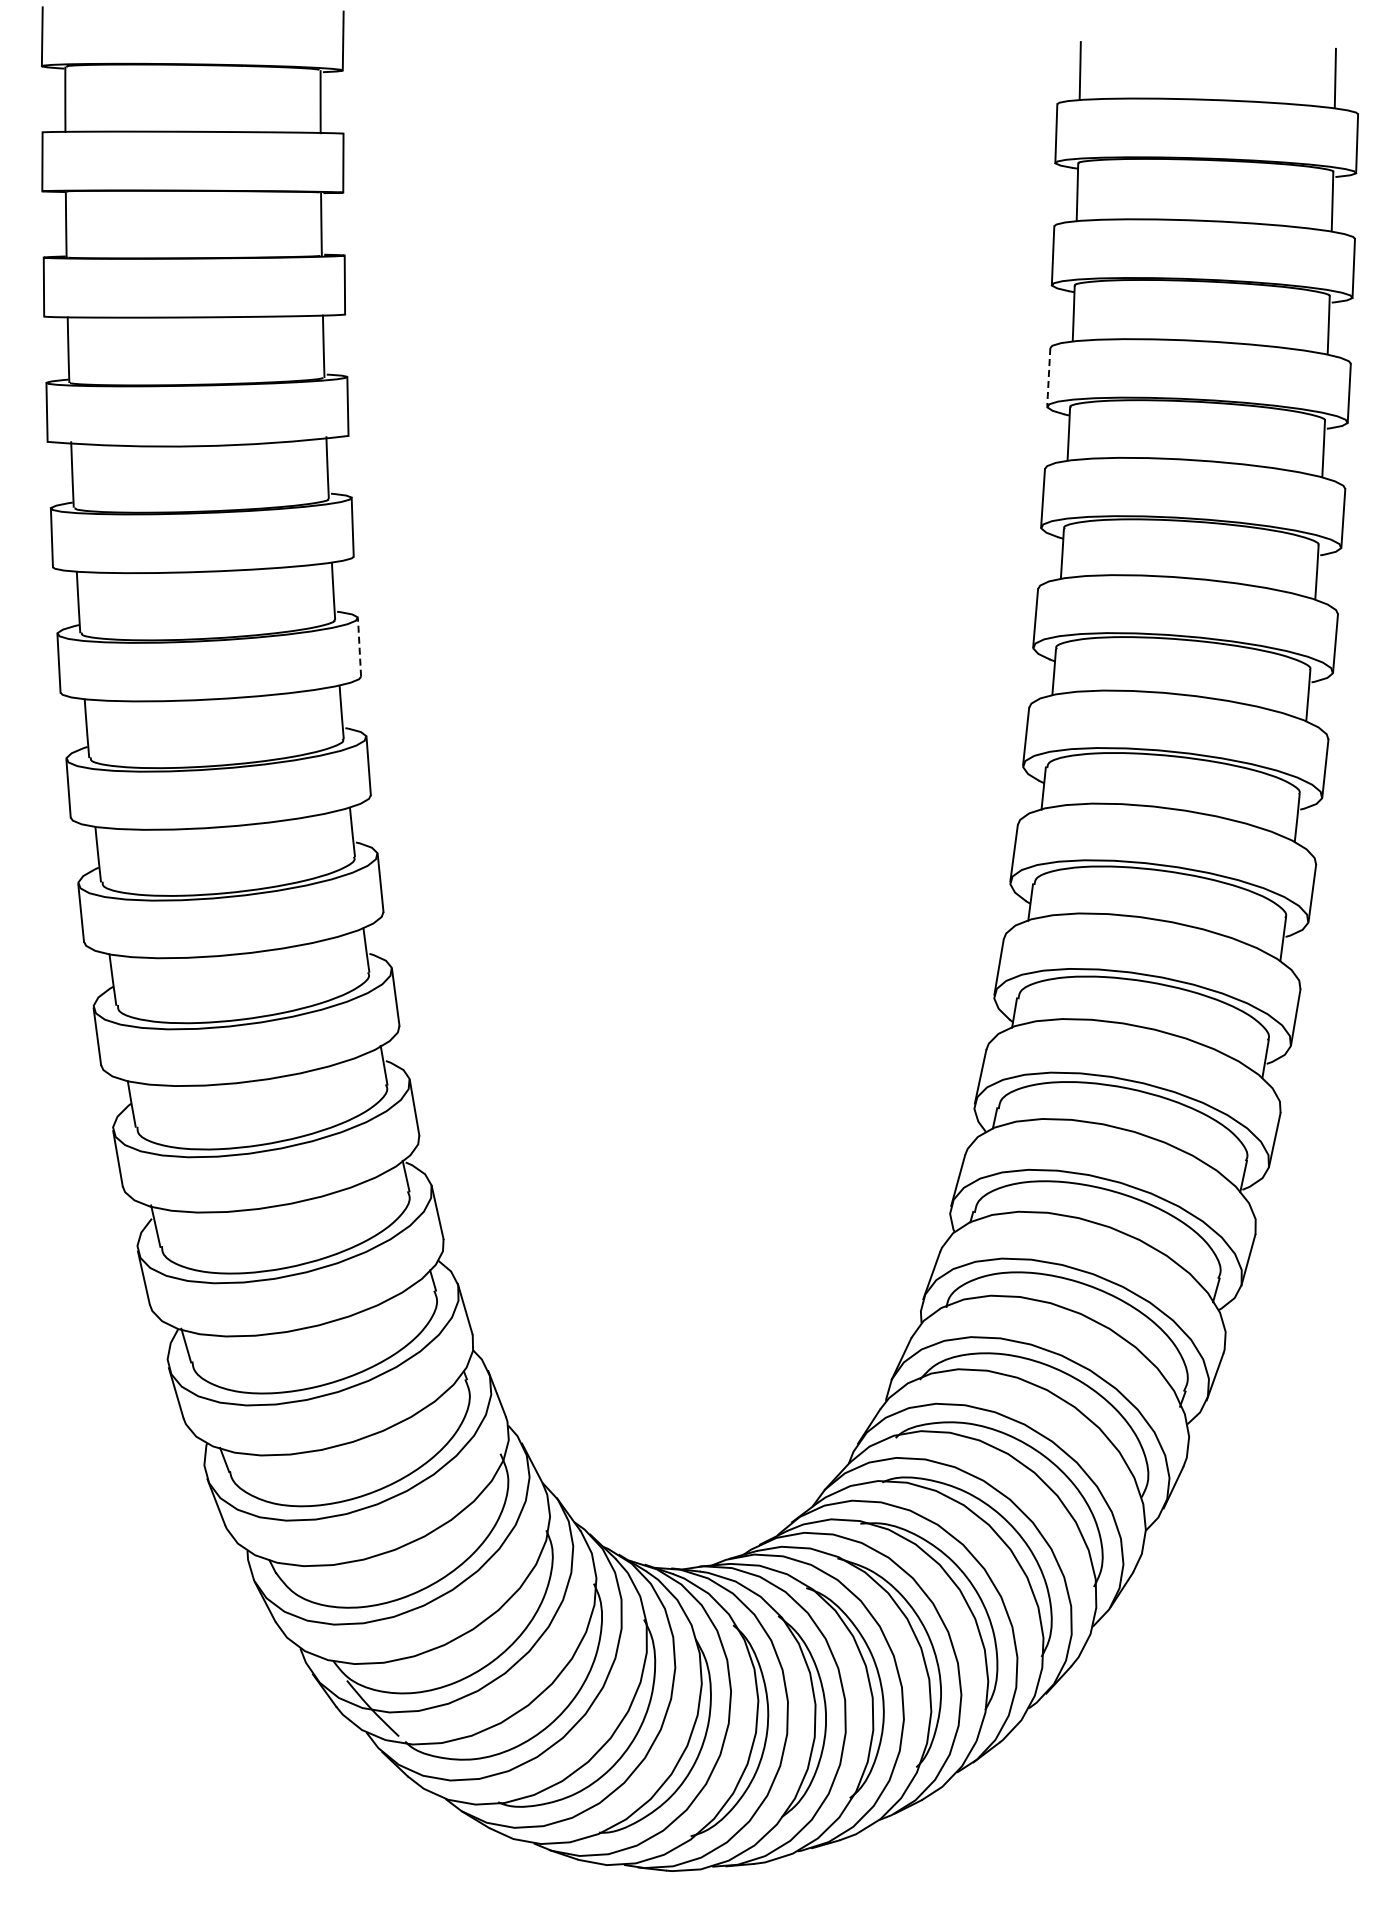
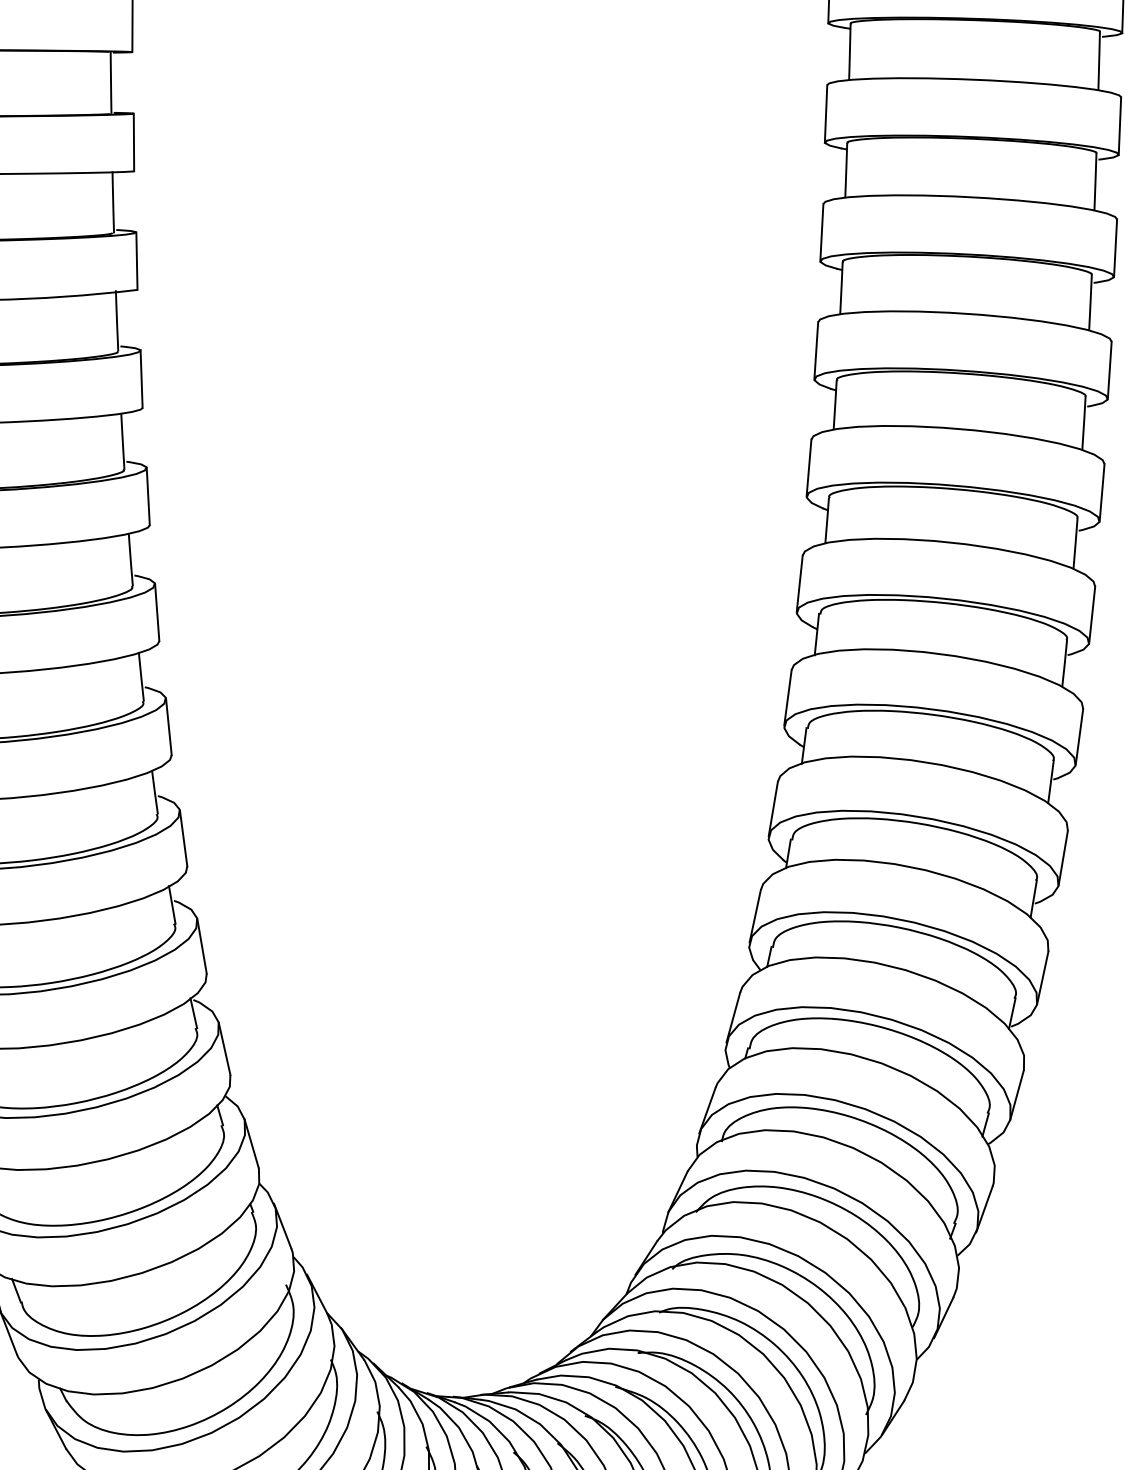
line: (1048, 377) -> (821, 232), dashed -> solid
line: (359, 646) -> (148, 495), dashed -> solid

